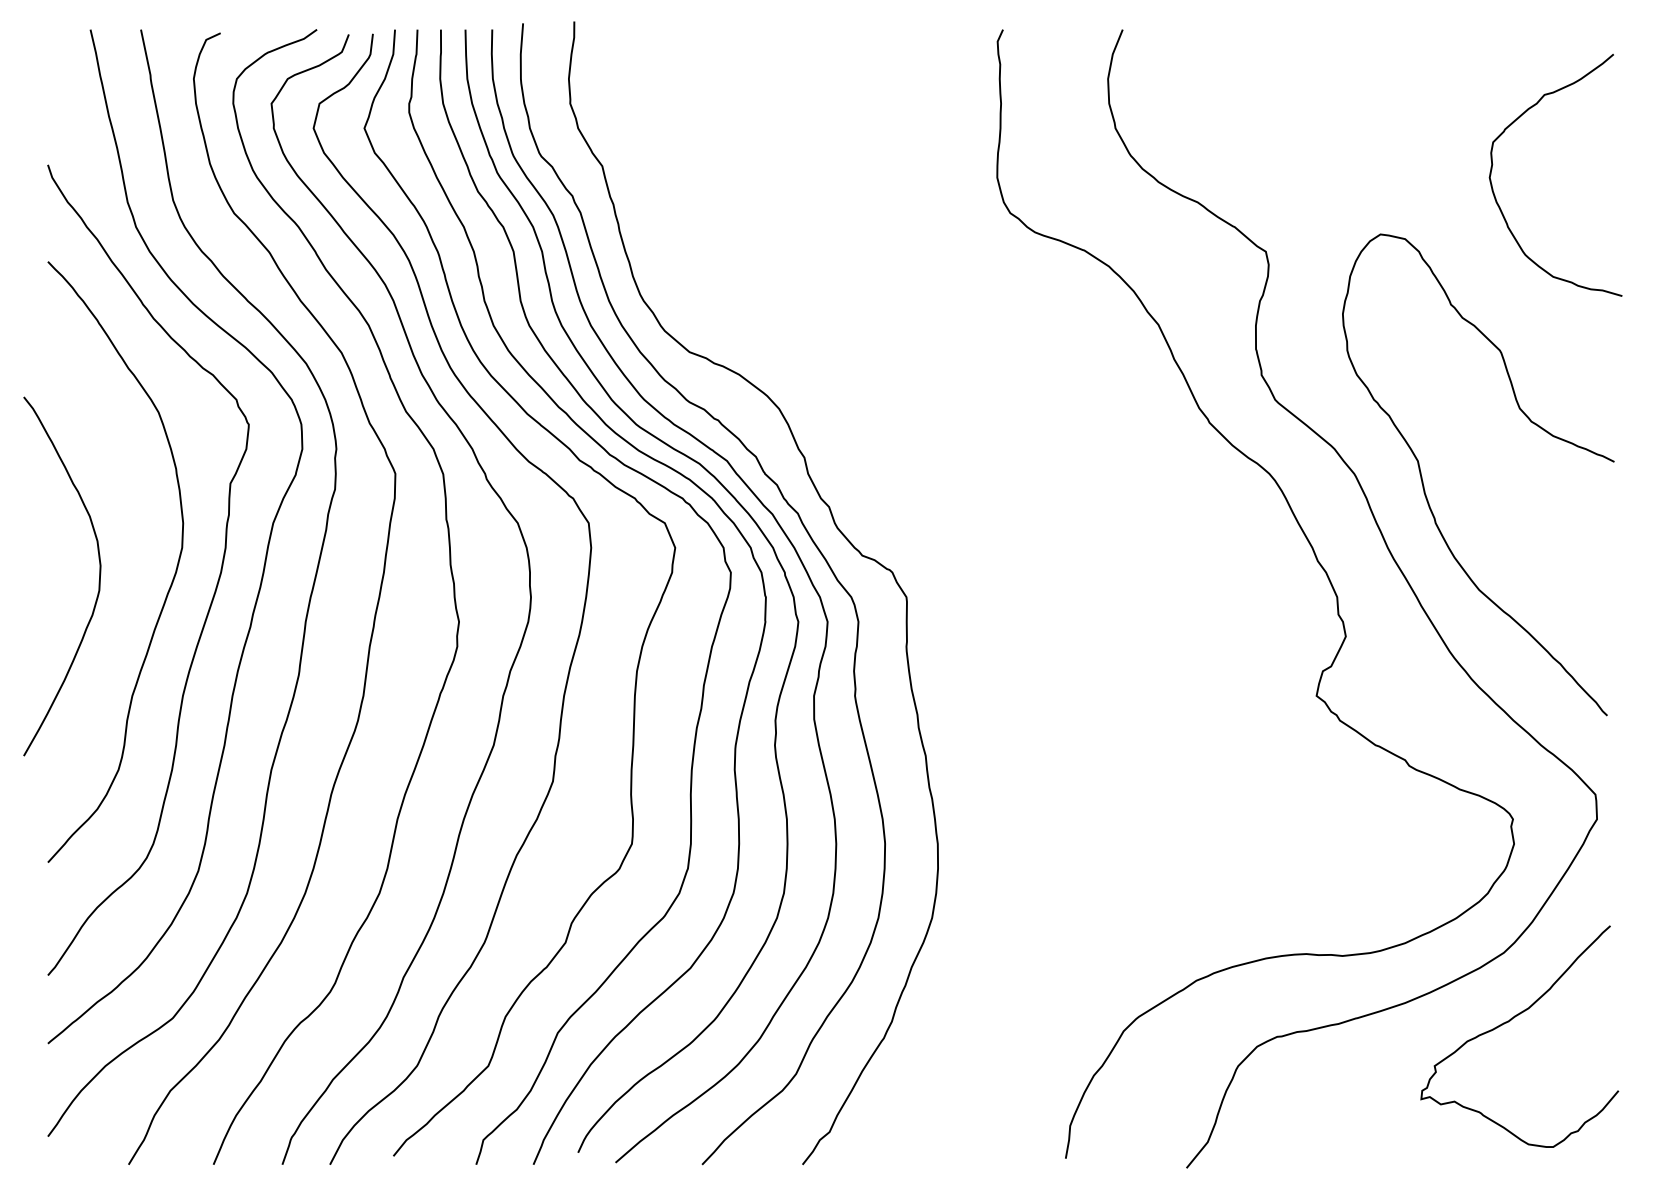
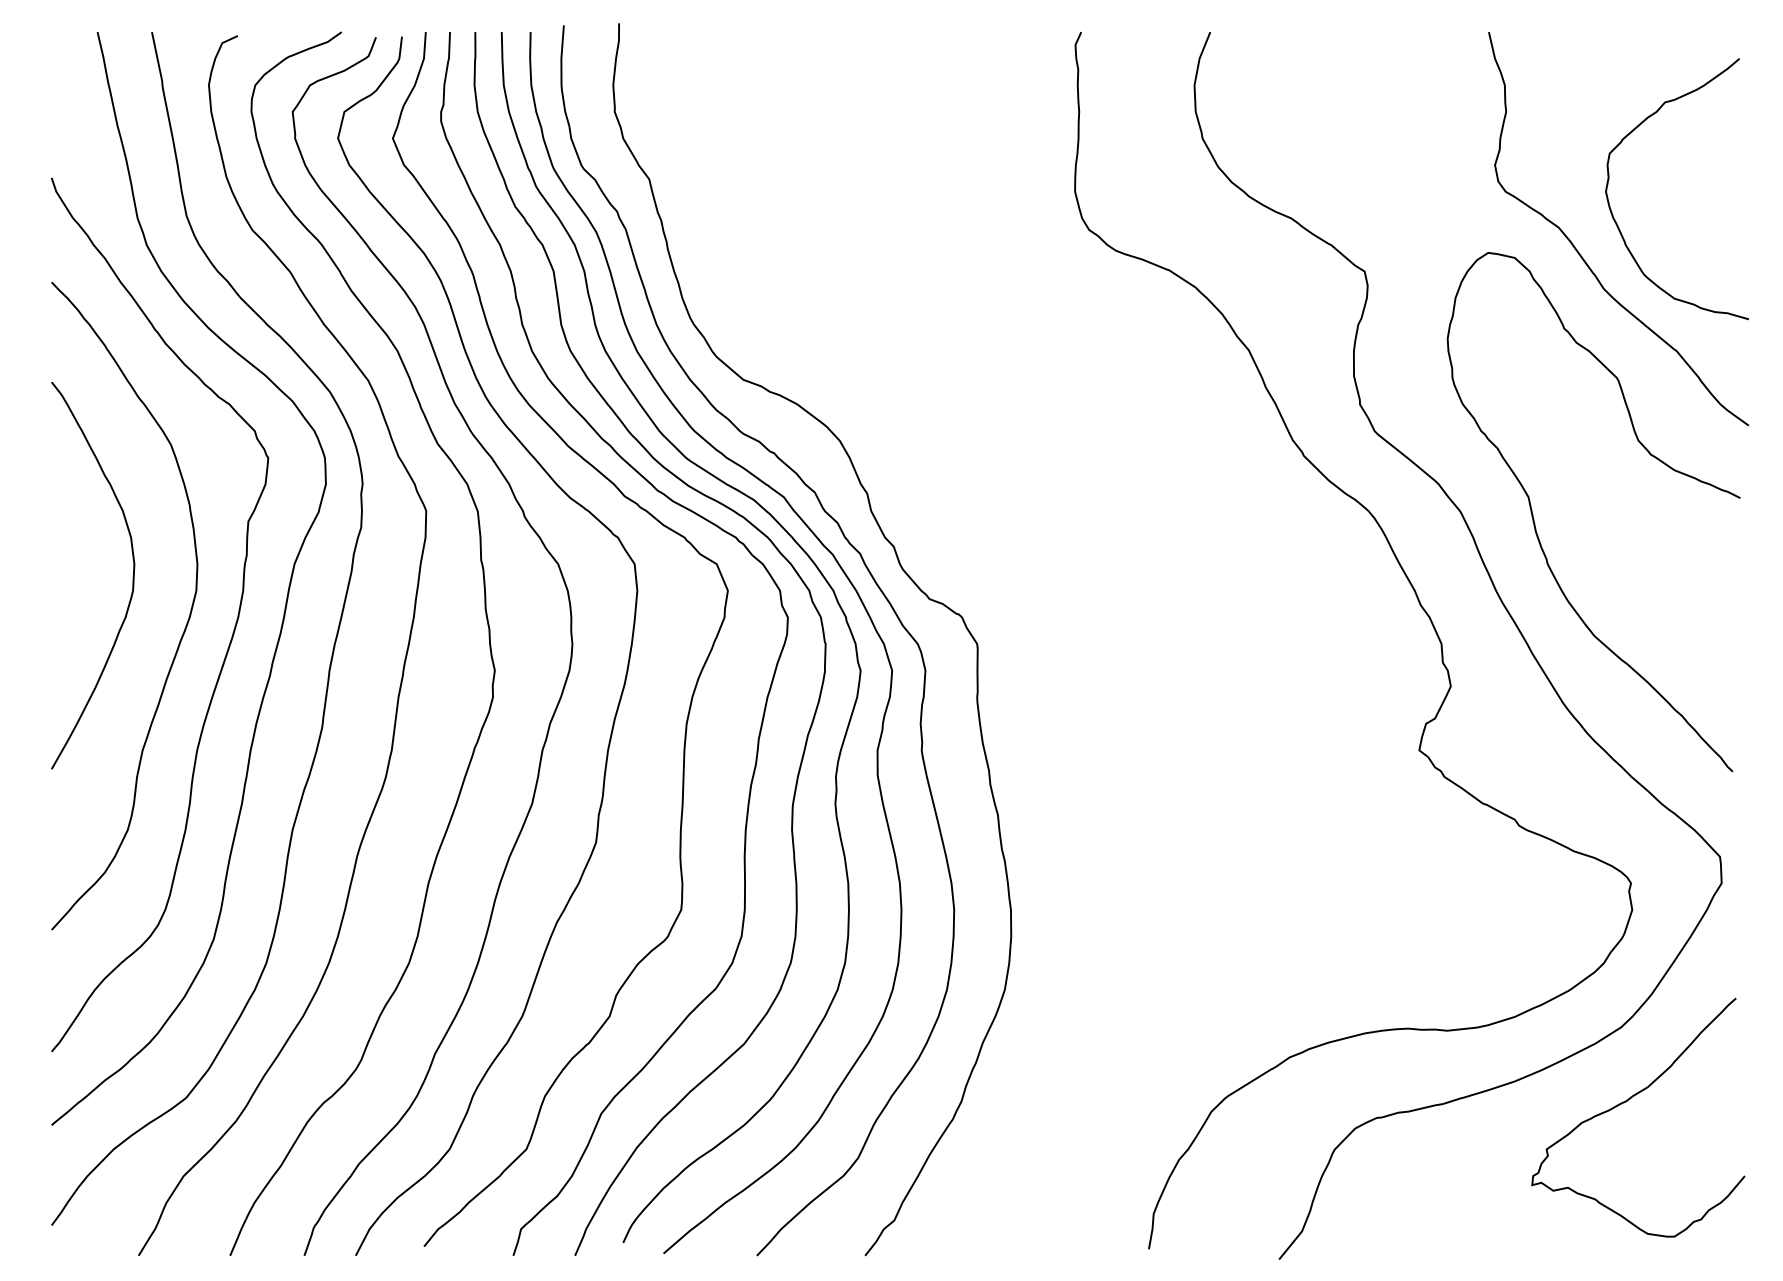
curve: (1466, 235) -> (1580, 253), added
curve: (98, 576) -> (132, 575), moved

